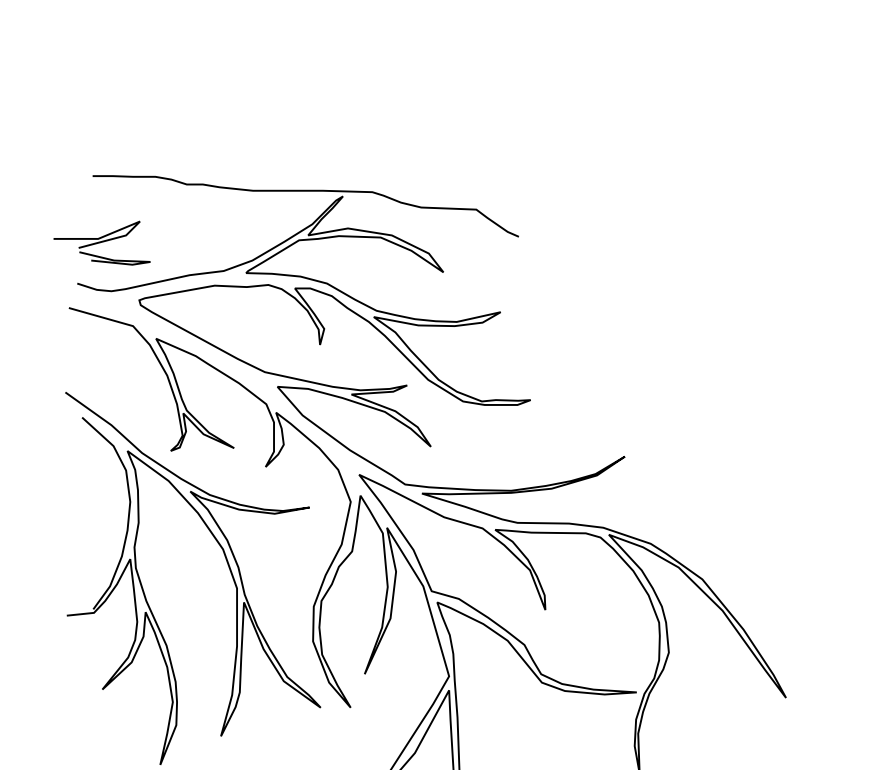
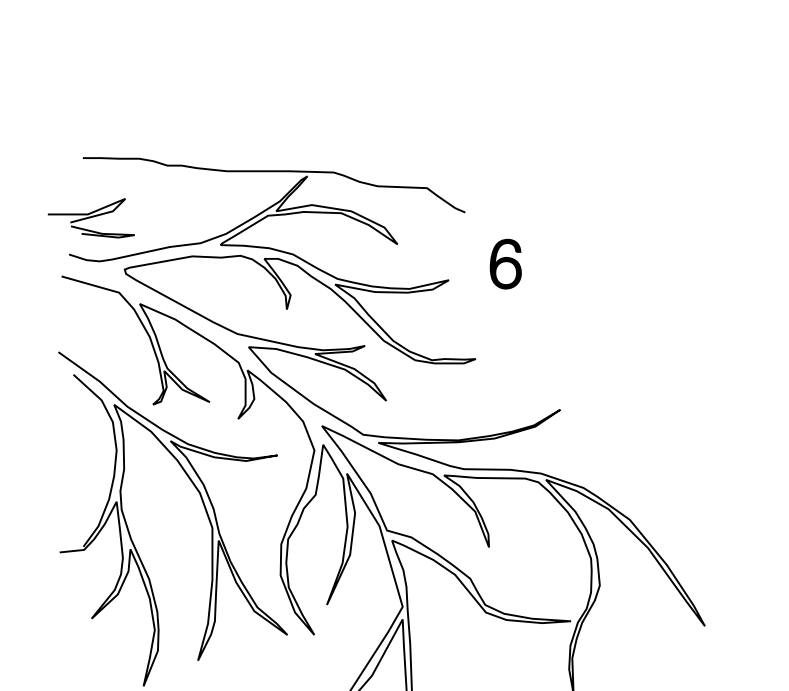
part: (563, 293) -> (505, 263), added

